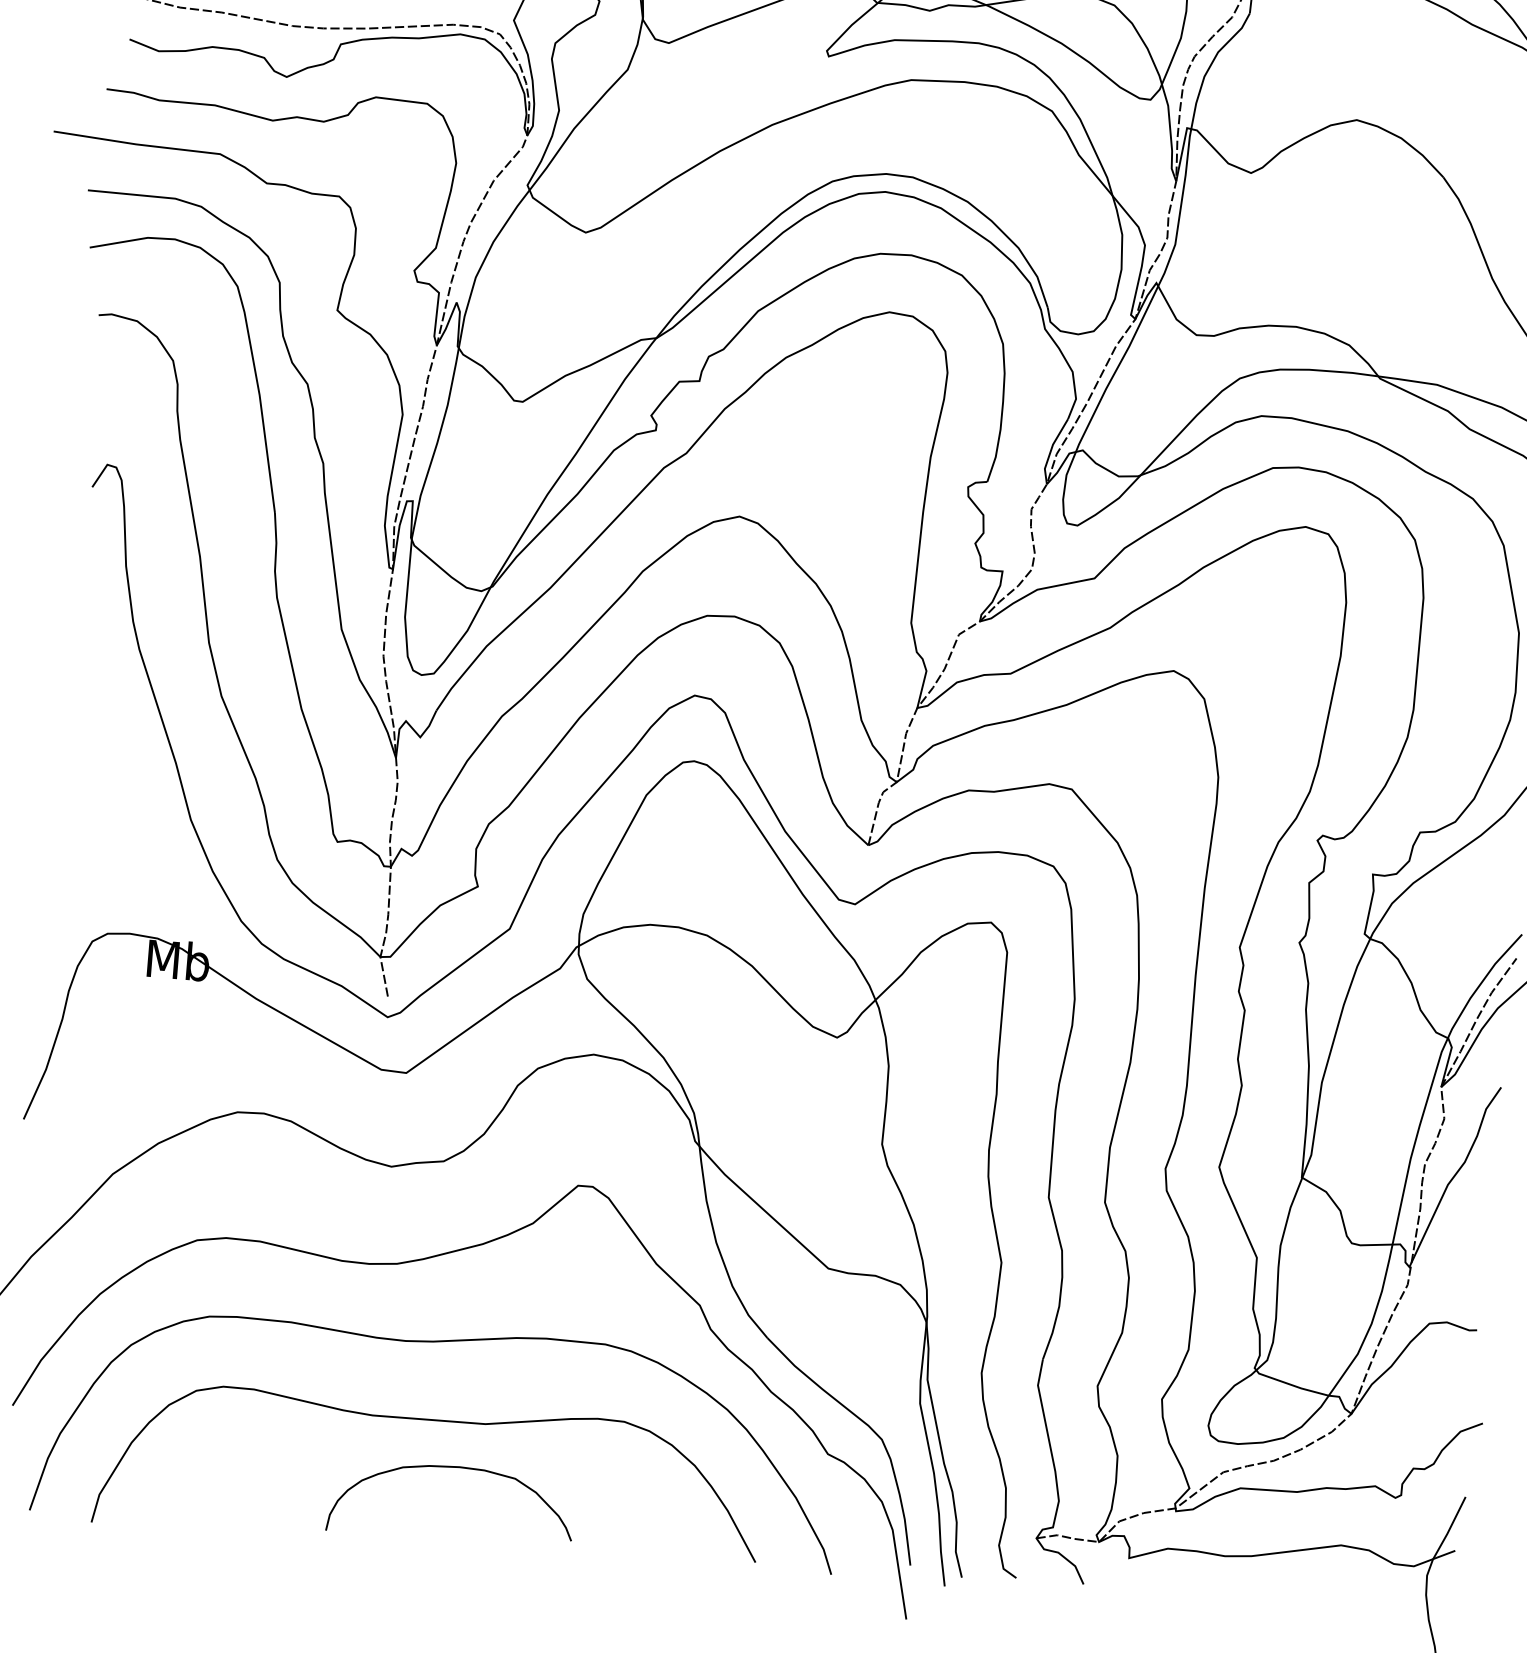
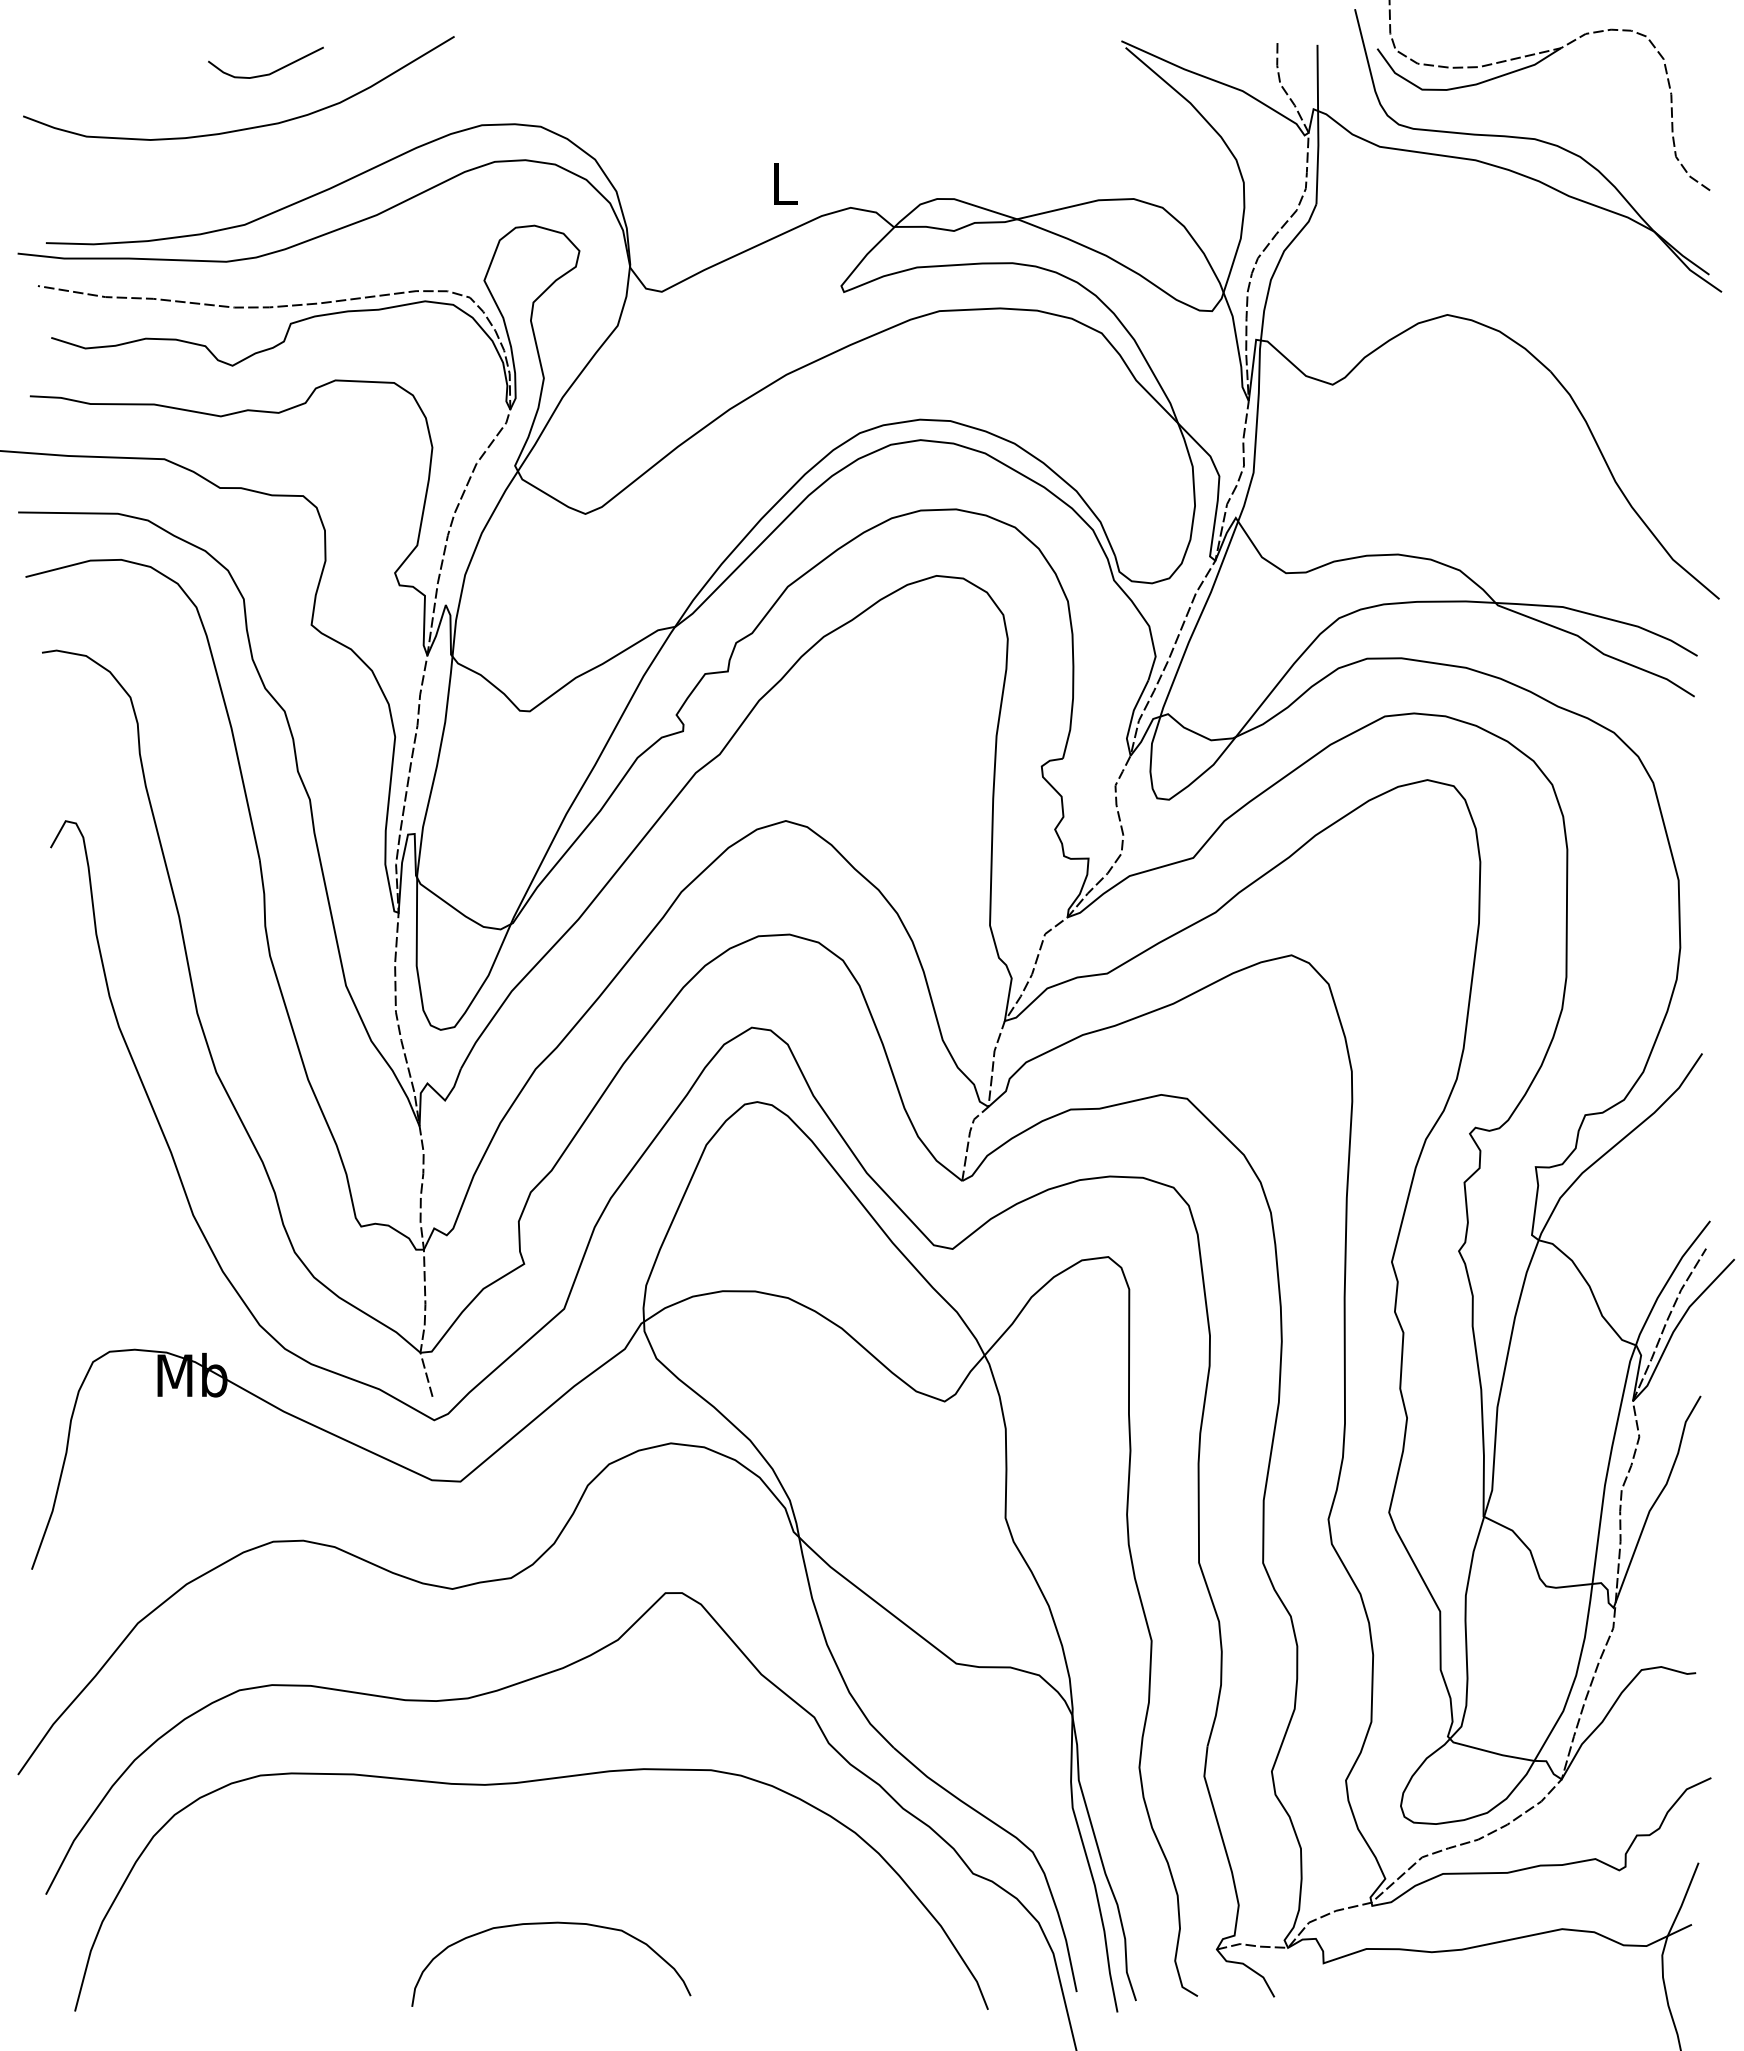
curve: (433, 1420) -> (523, 1872), removed

